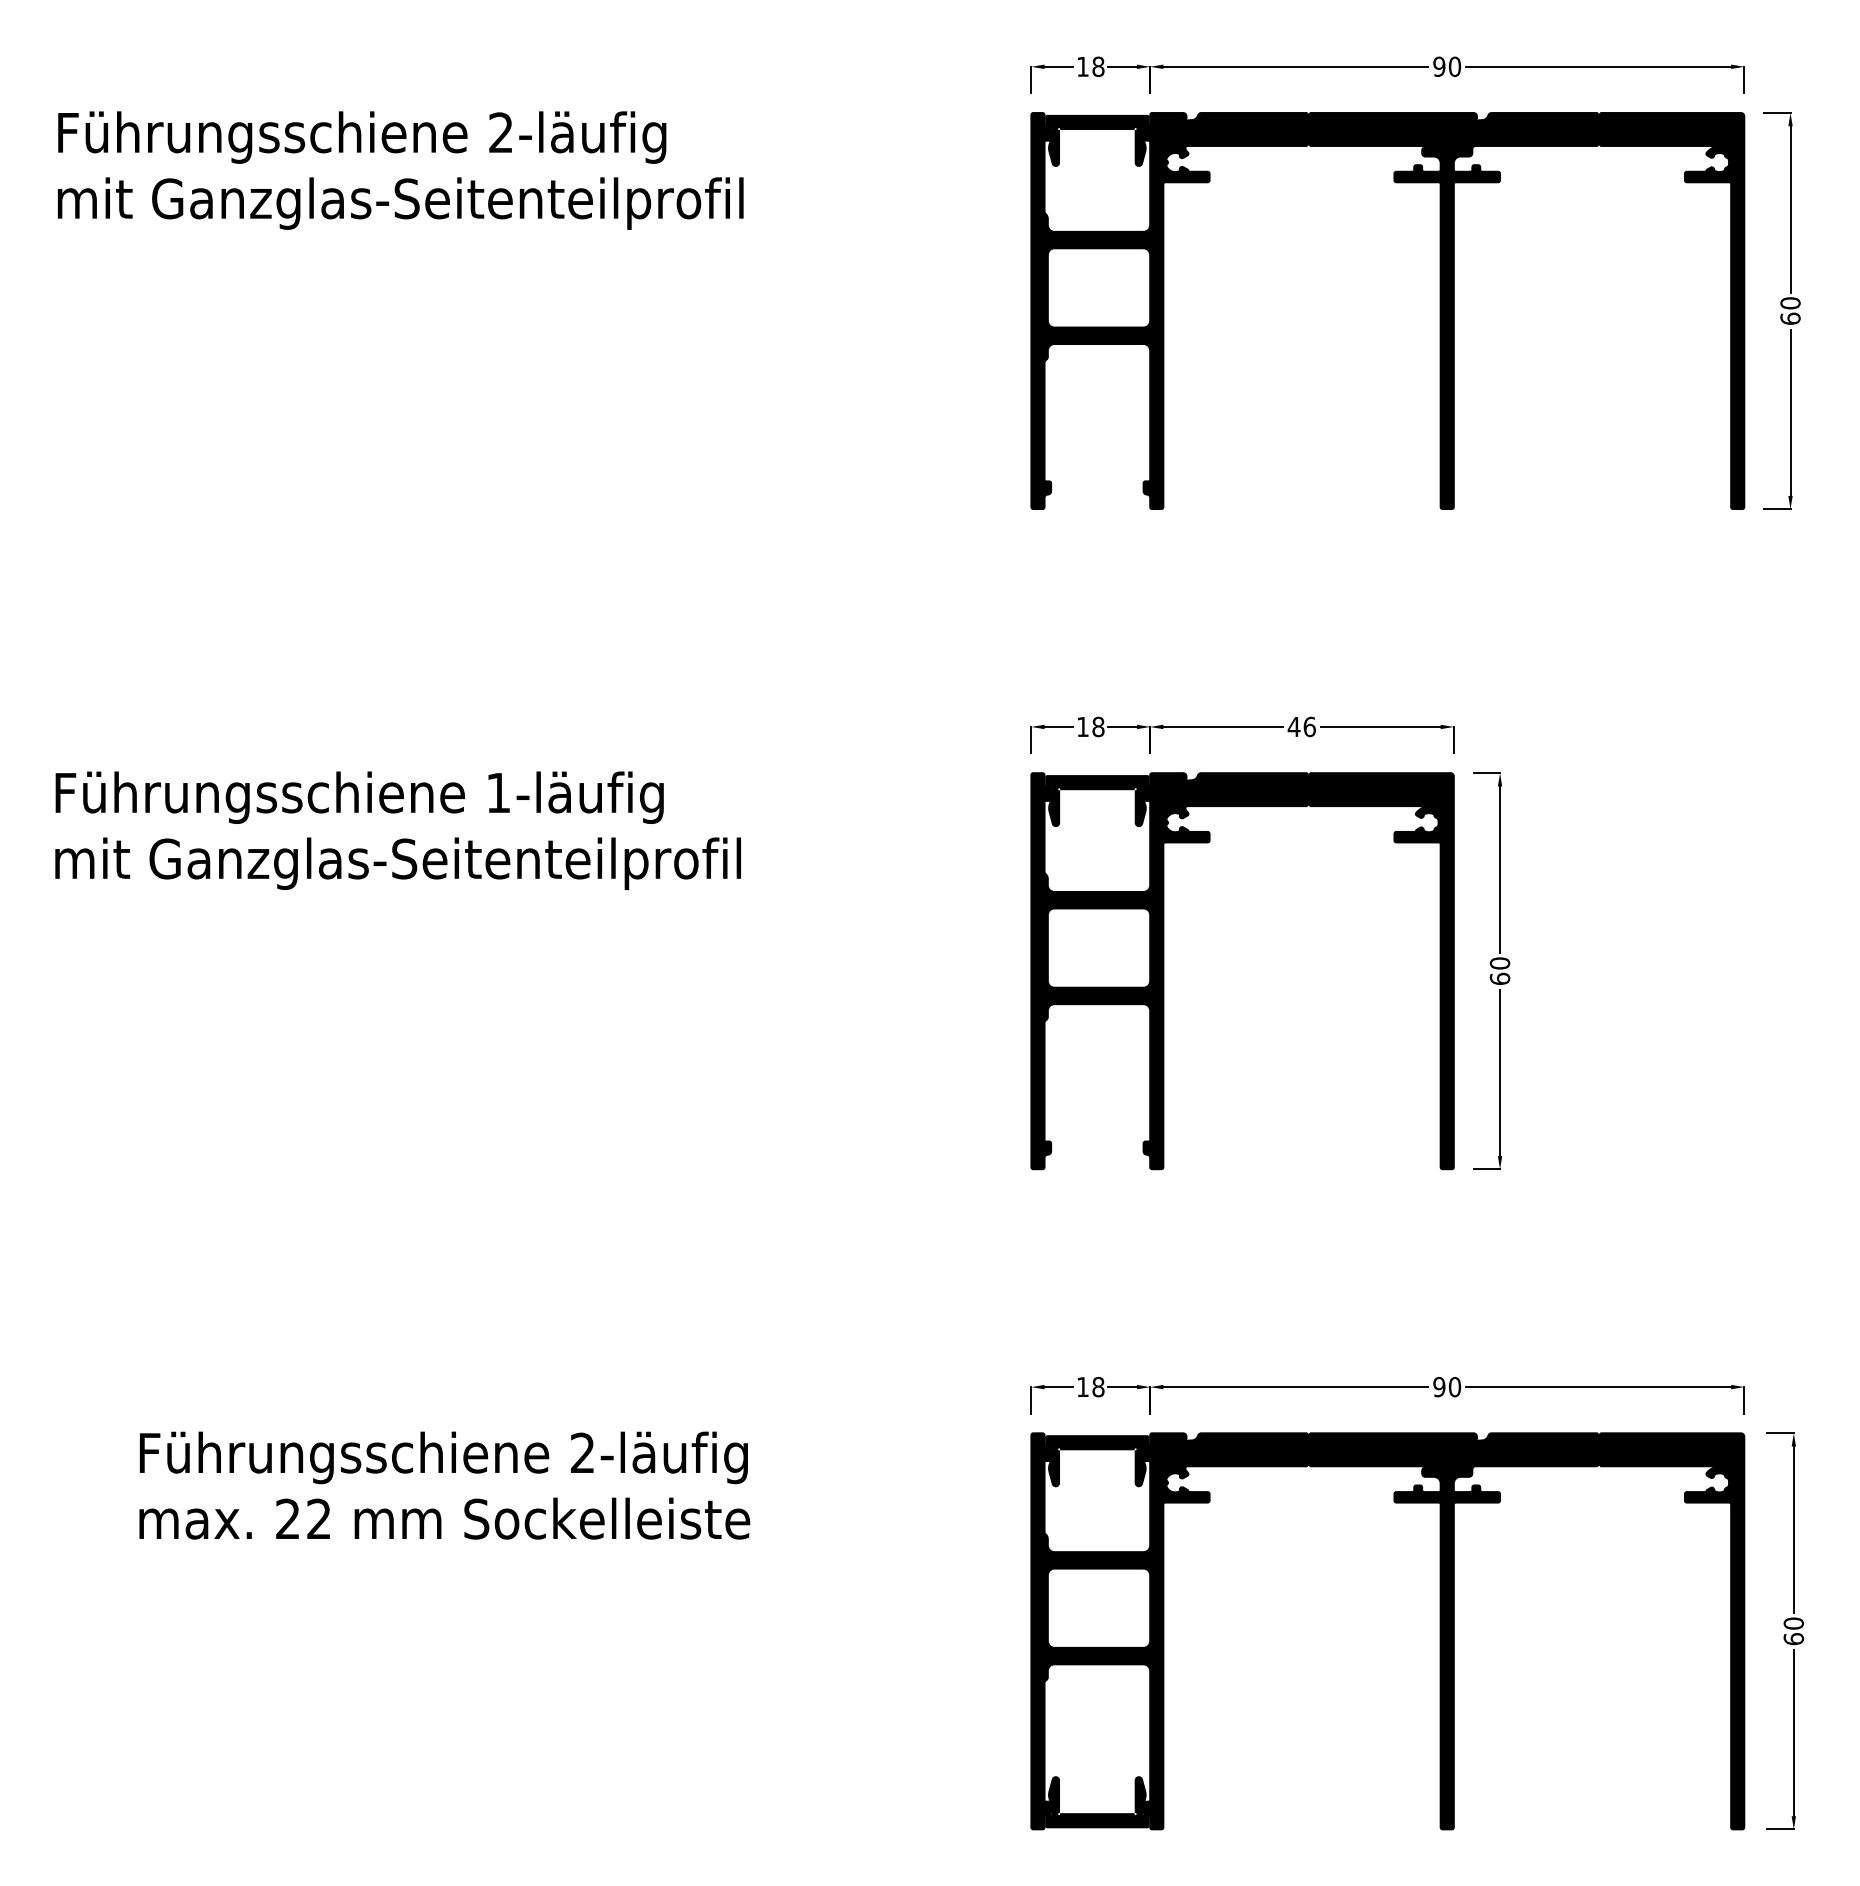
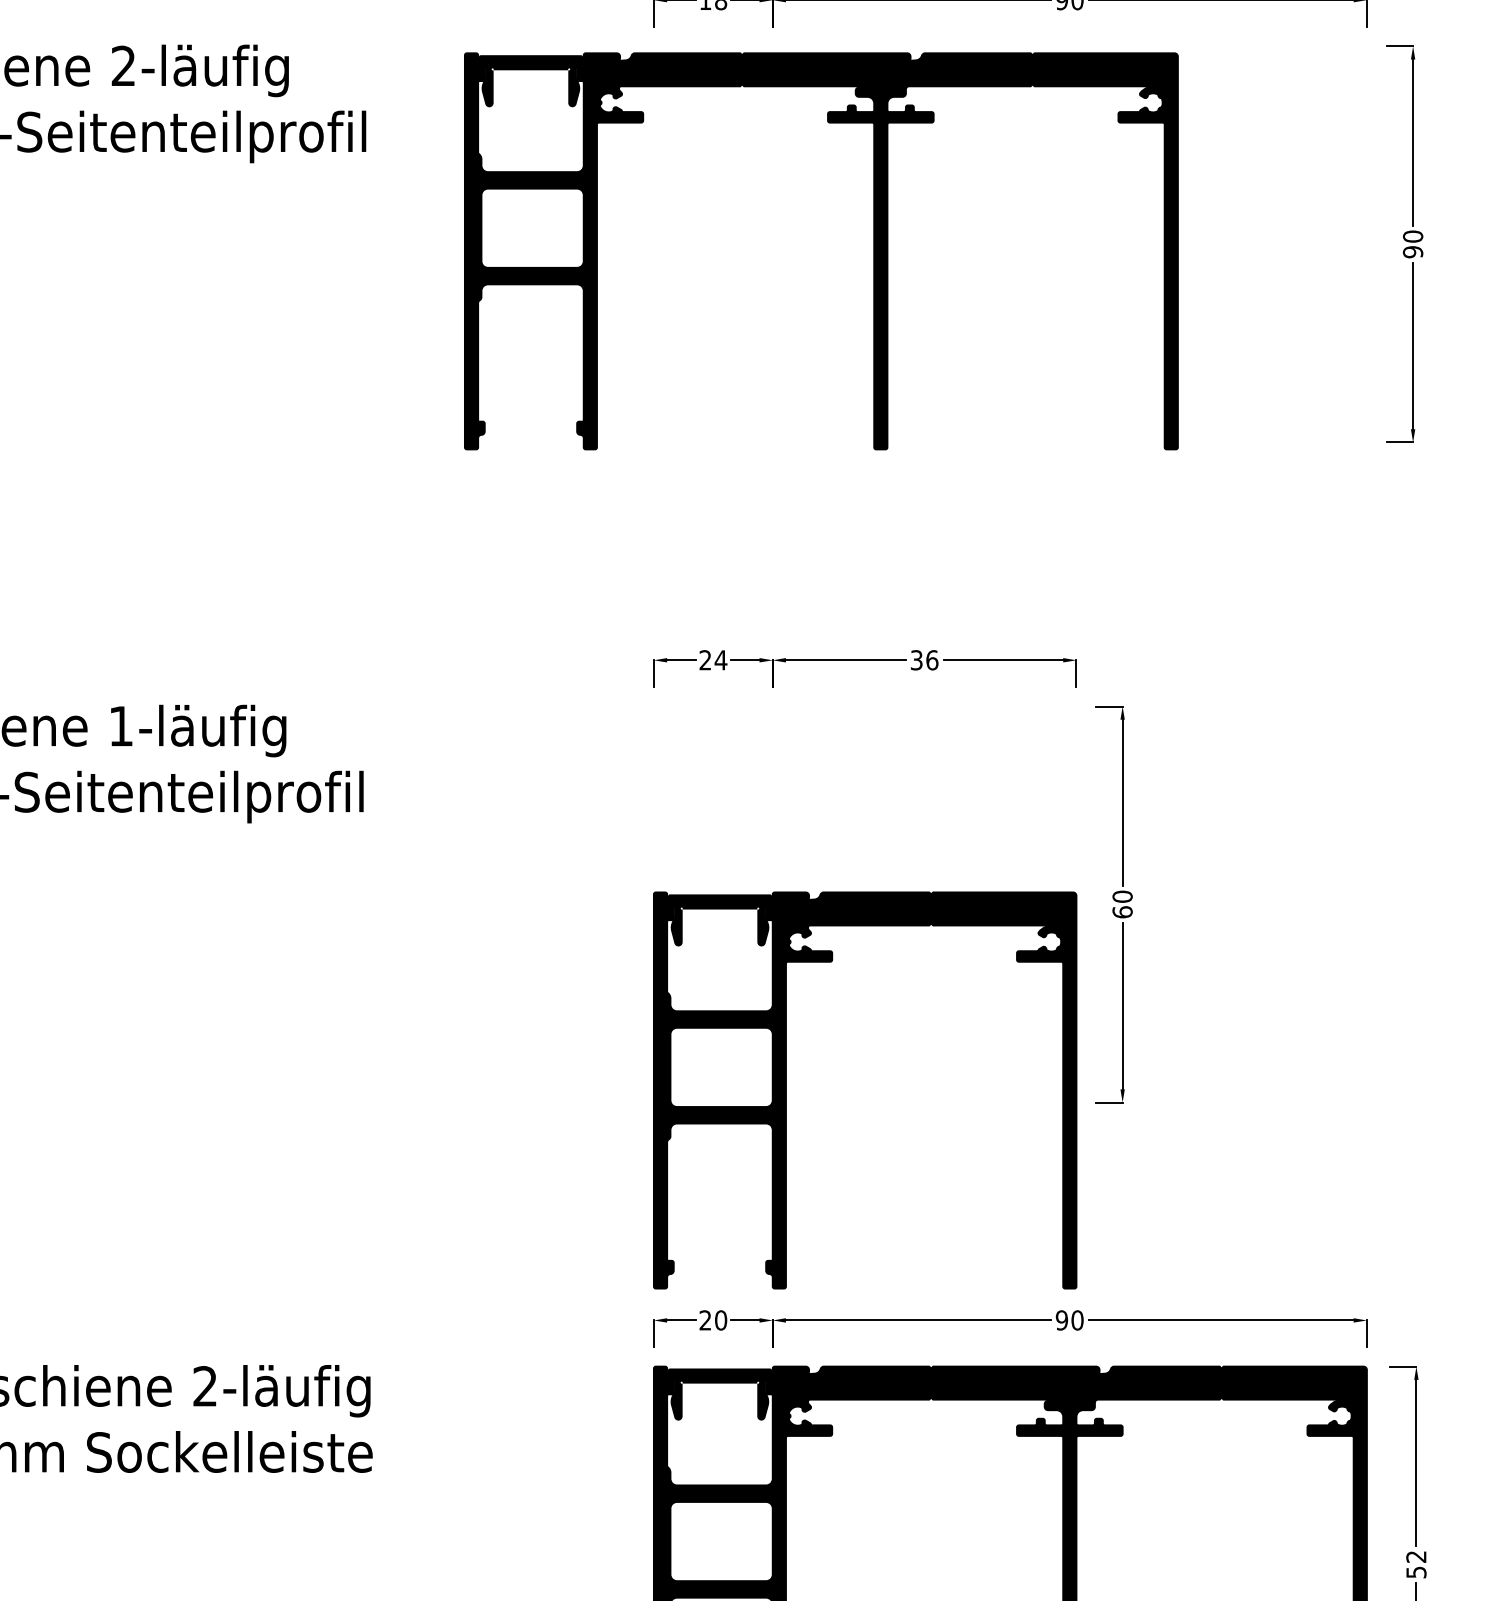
part: (1439, 310) -> (873, 250), moved
text: (1790, 318) -> (1413, 251), 60 -> 90
text: (1090, 726) -> (713, 659), 18 -> 24
text: (1293, 726) -> (916, 659), 46 -> 36
part: (1164, 971) -> (787, 1090), moved
text: (1090, 1386) -> (713, 1319), 18 -> 20
text: (1793, 1631) -> (1416, 1564), 60 -> 52

